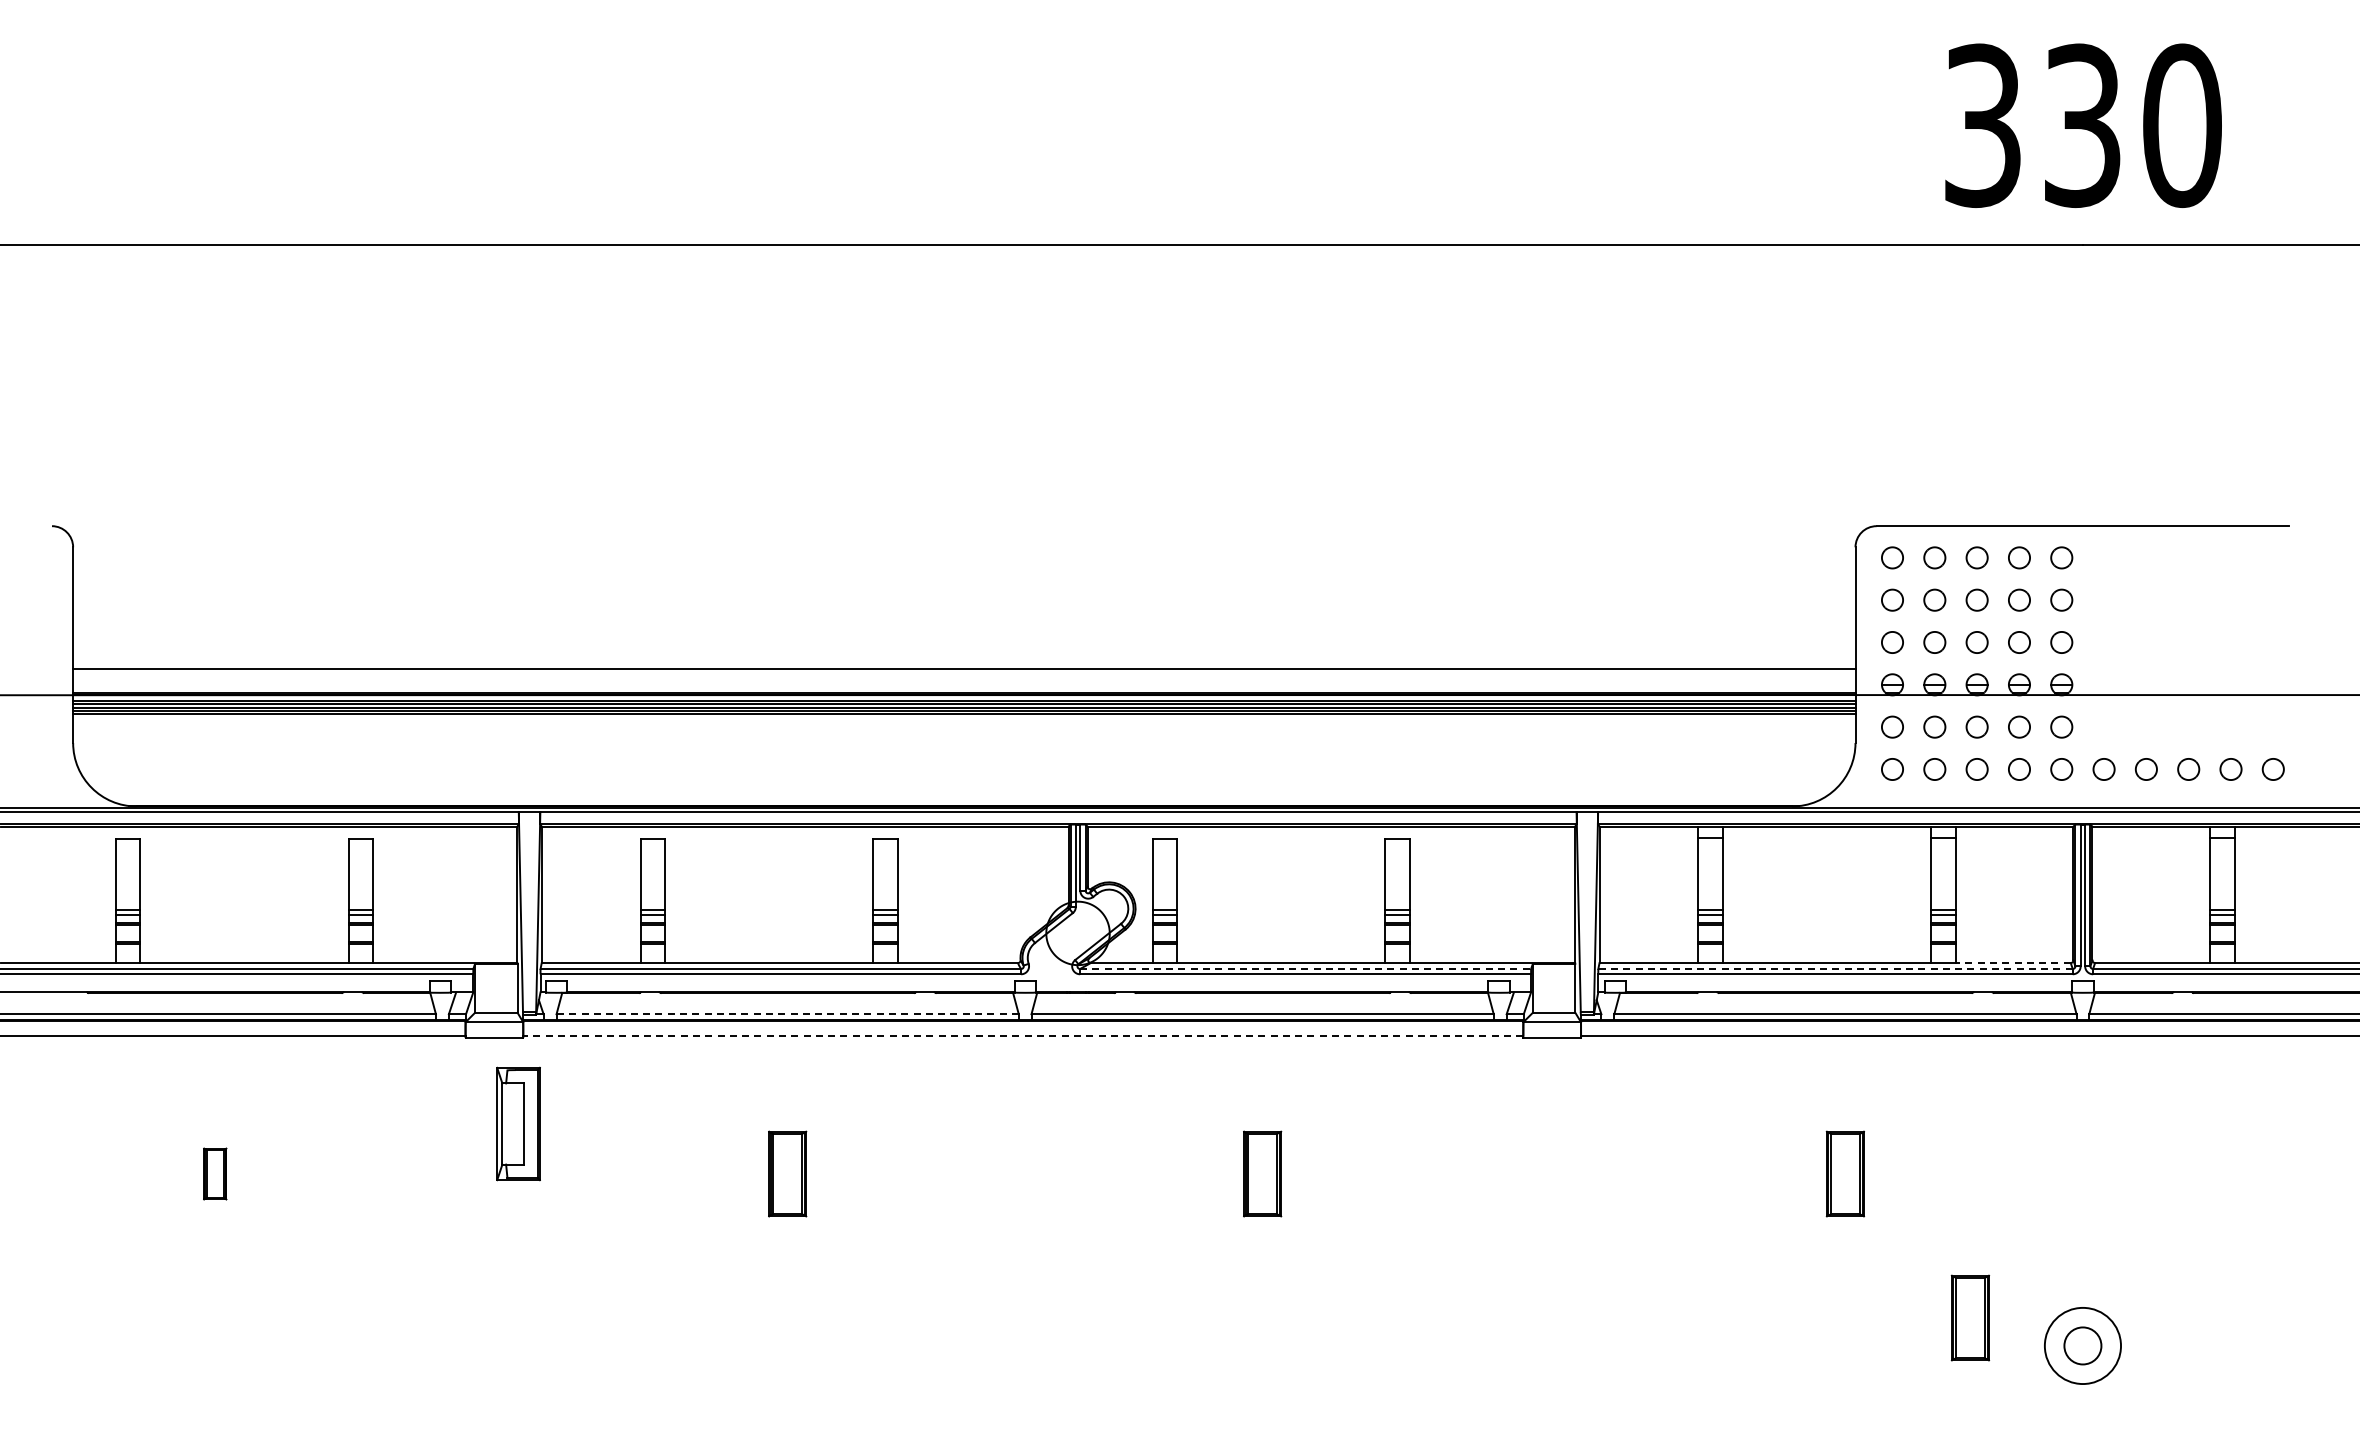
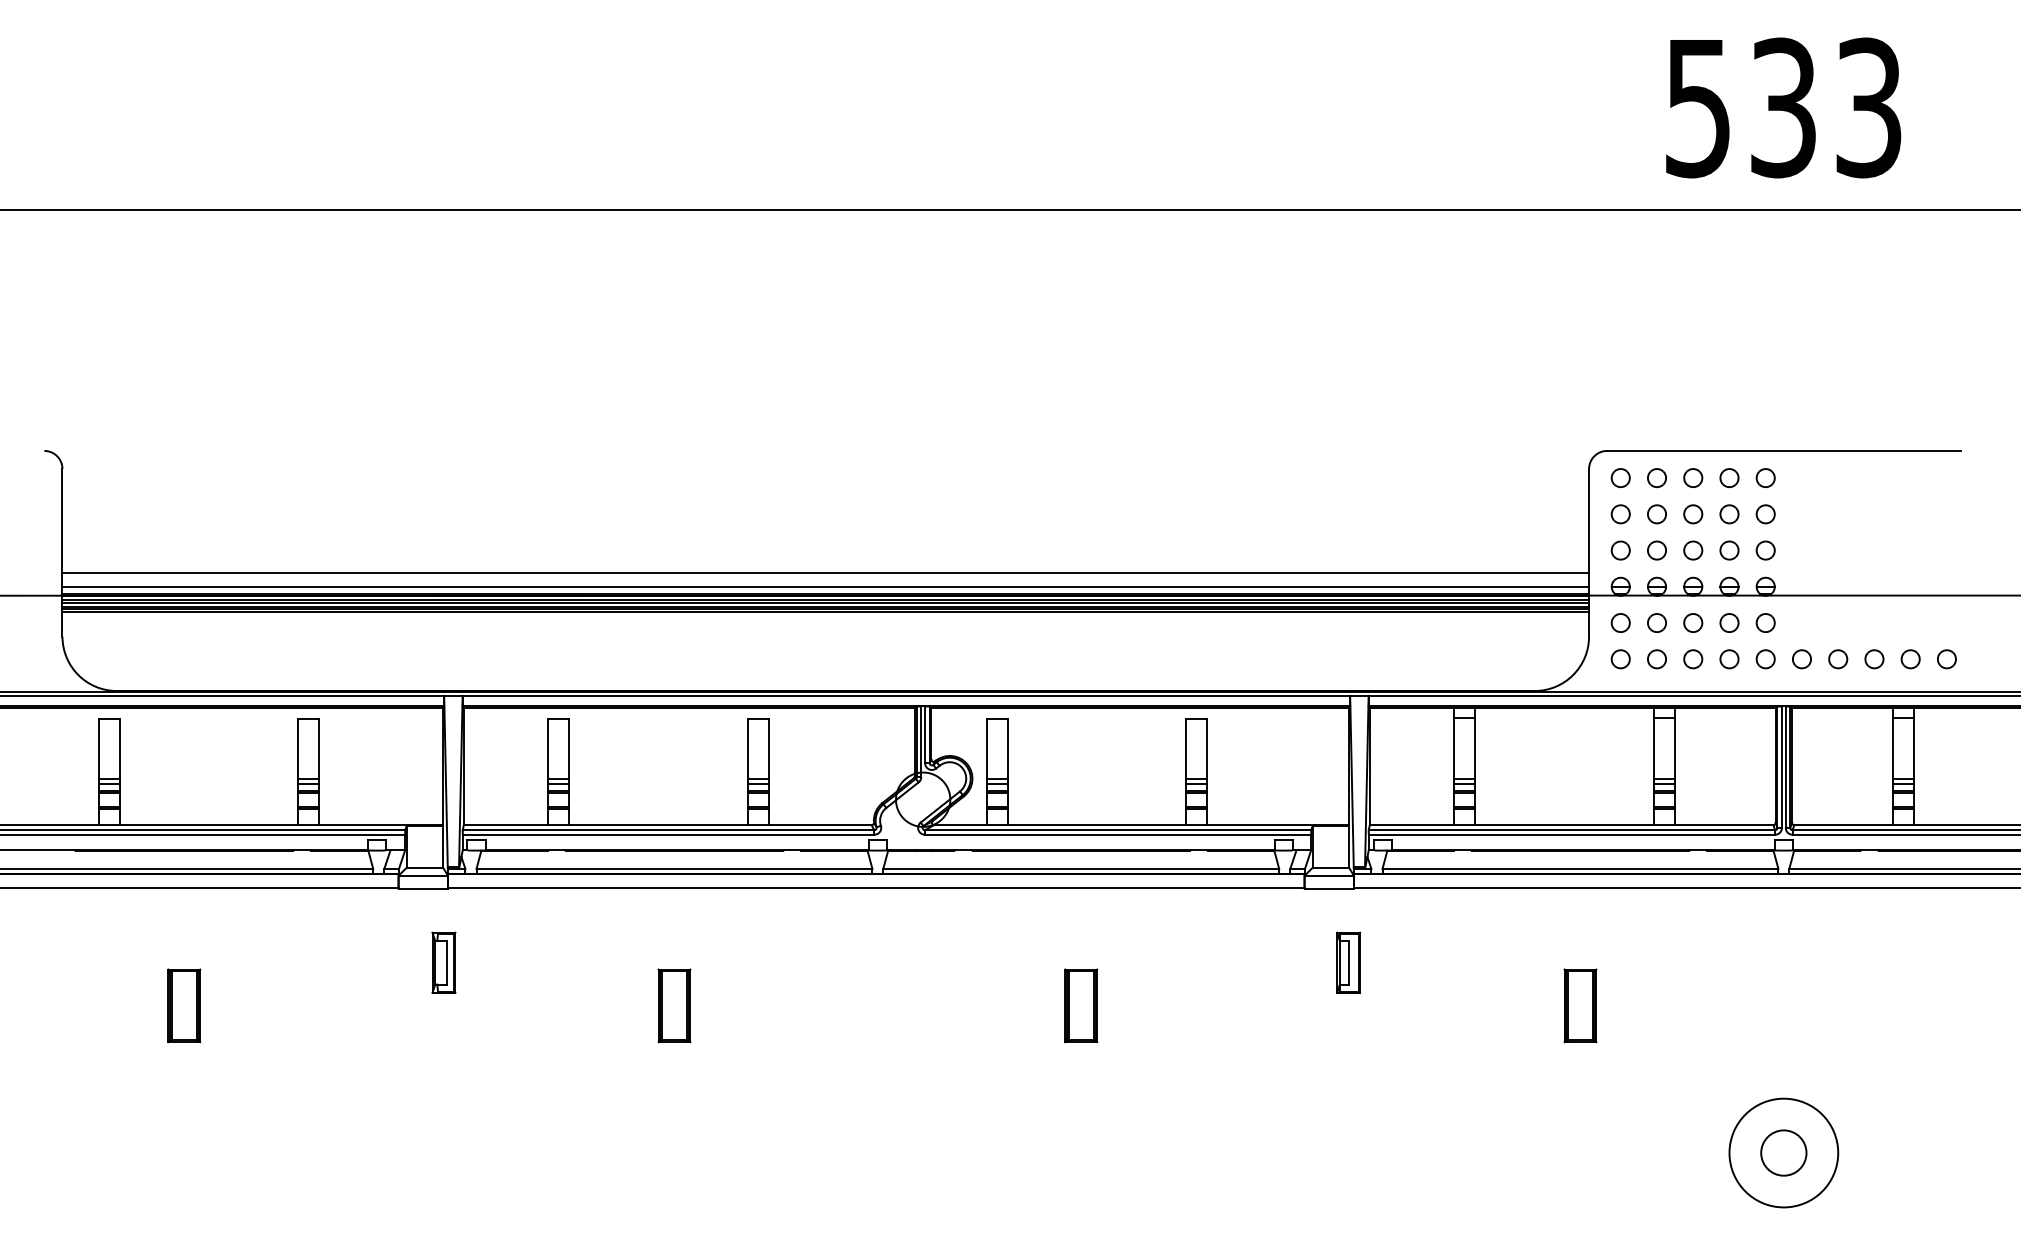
text: (2083, 125) -> (1784, 107), 330 -> 533
line: (964, 684) -> (825, 586), added
line: (2013, 963) -> (1724, 825), dashed -> solid
line: (1305, 969) -> (1117, 830), dashed -> solid
line: (1835, 969) -> (1571, 830), dashed -> solid
line: (787, 1014) -> (674, 869), dashed -> solid
line: (1022, 1036) -> (875, 888), dashed -> solid
part: (518, 1123) -> (443, 962), size x0.62
part: (1574, 1123) -> (1348, 962), added
part: (214, 1173) -> (183, 1005), size x1.67
part: (1969, 1317) -> (1686, 1128), removed
circle: (2082, 1345) -> (1783, 1152), size x1.43
circle: (2082, 1345) -> (1783, 1152), size x1.67

